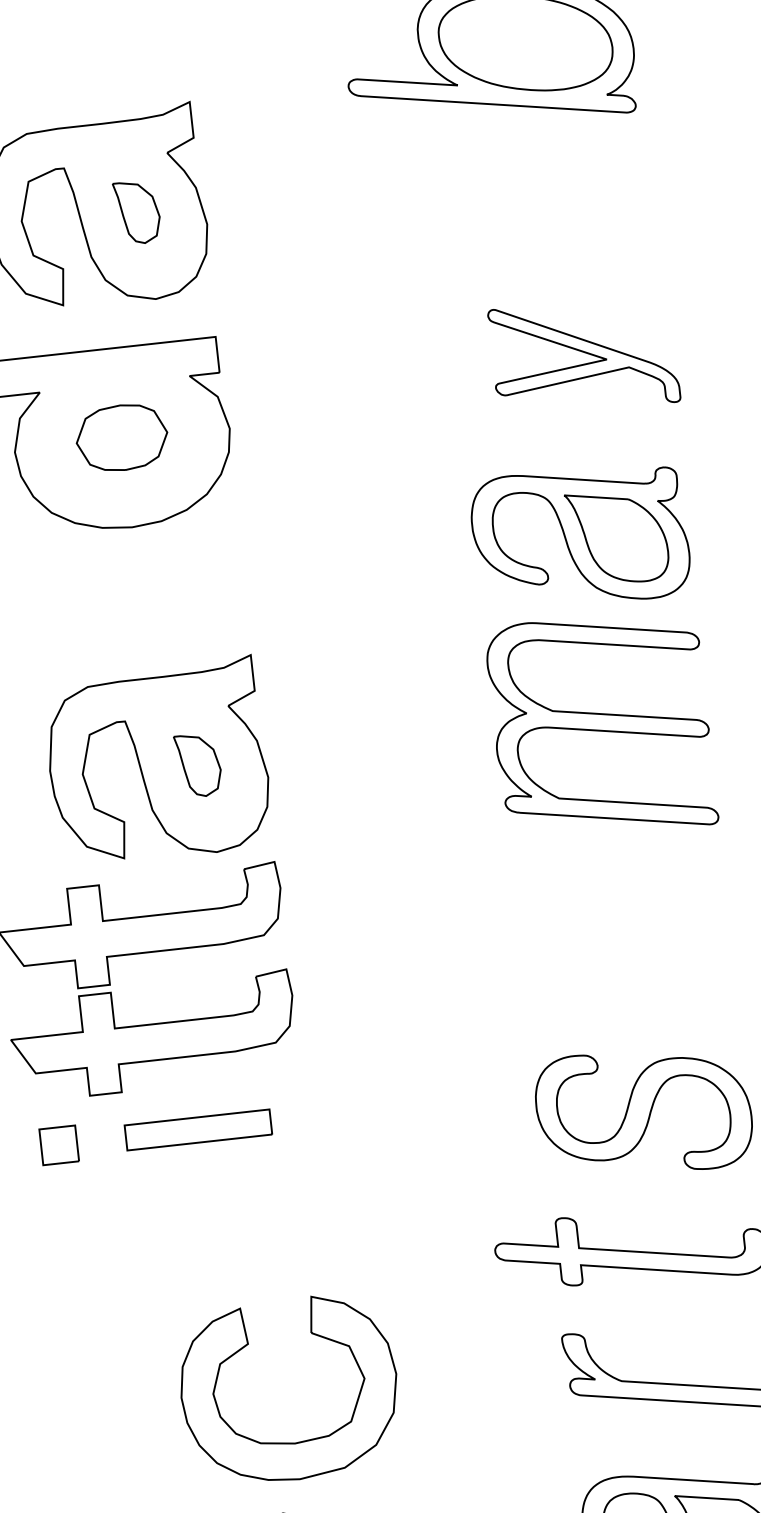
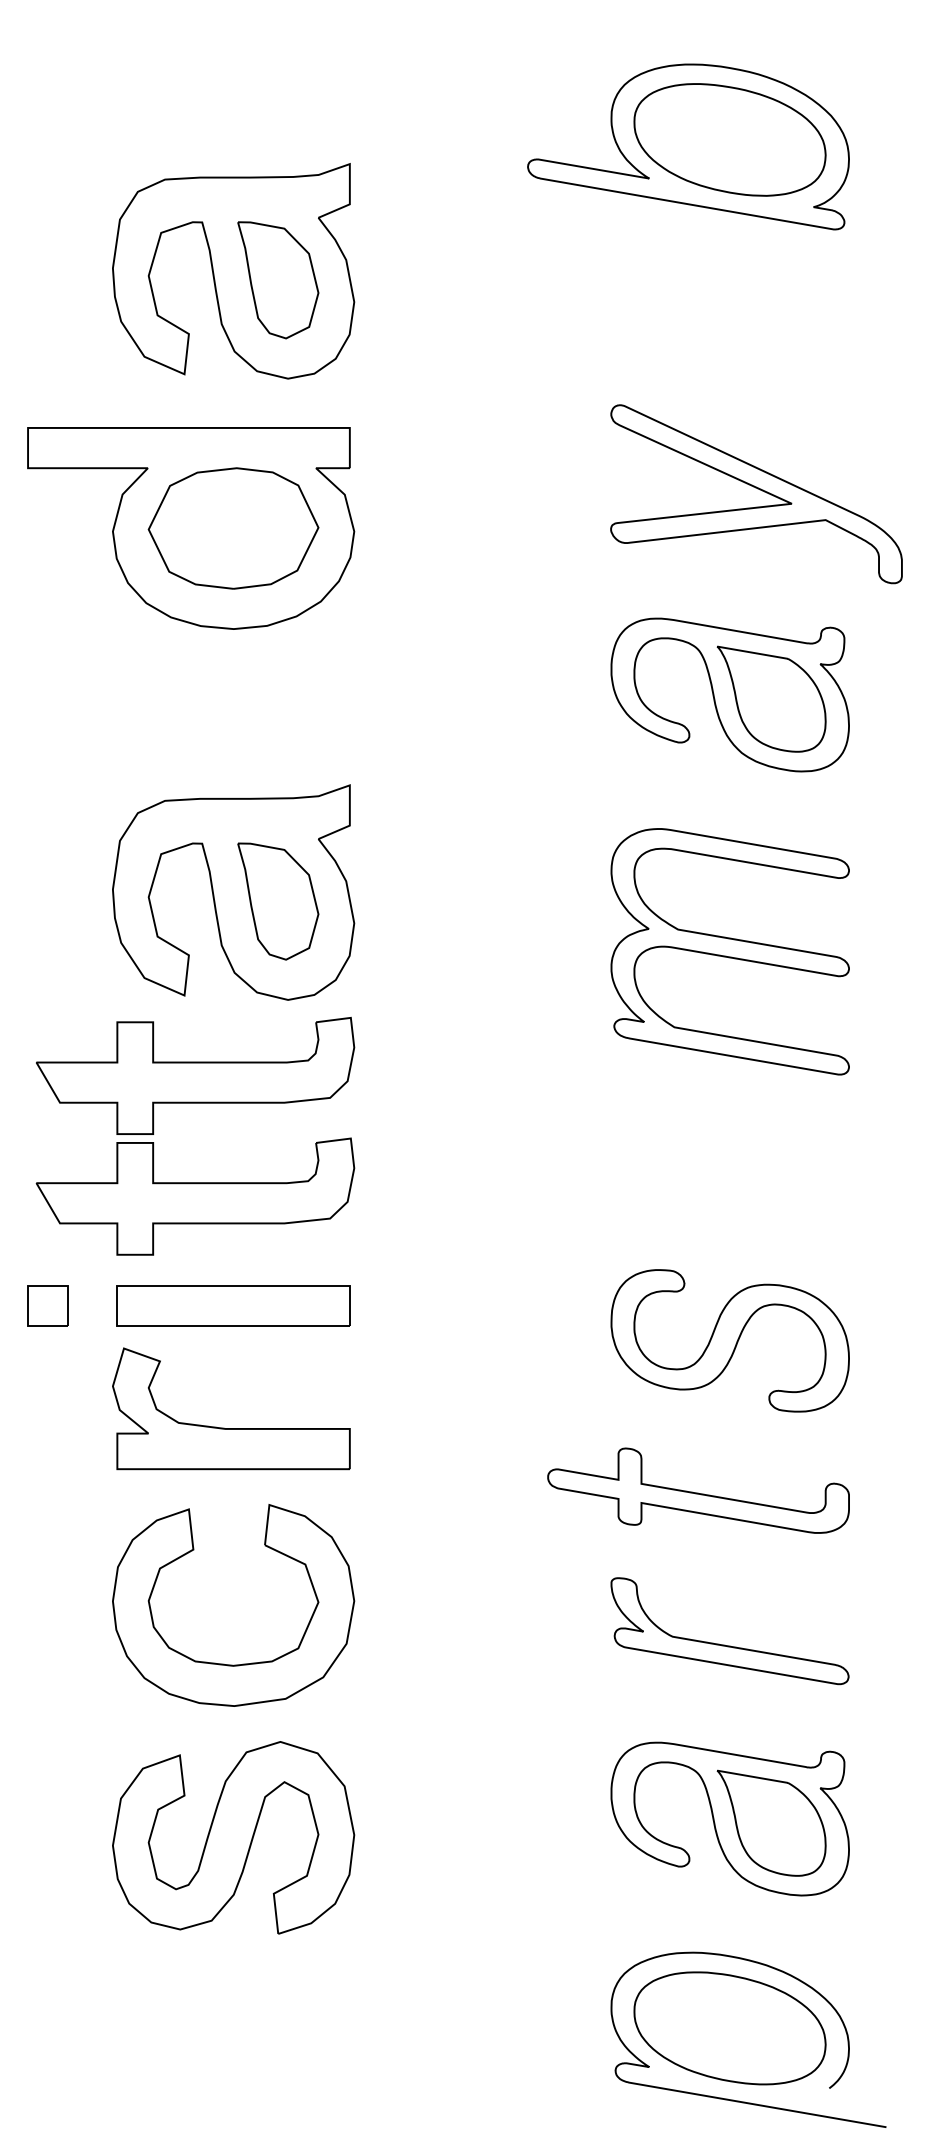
part: (137, 212) -> (278, 280), size x1.67
part: (584, 356) -> (756, 494), size x1.43
part: (121, 437) -> (233, 528), size x1.67
part: (600, 725) -> (729, 951), moved
part: (198, 765) -> (278, 901), size x1.67
part: (198, 1129) -> (233, 1305), size x1.43
part: (58, 1144) -> (47, 1305), moved
part: (208, 1239) -> (231, 1428), added
part: (286, 1442) -> (224, 1663), moved

